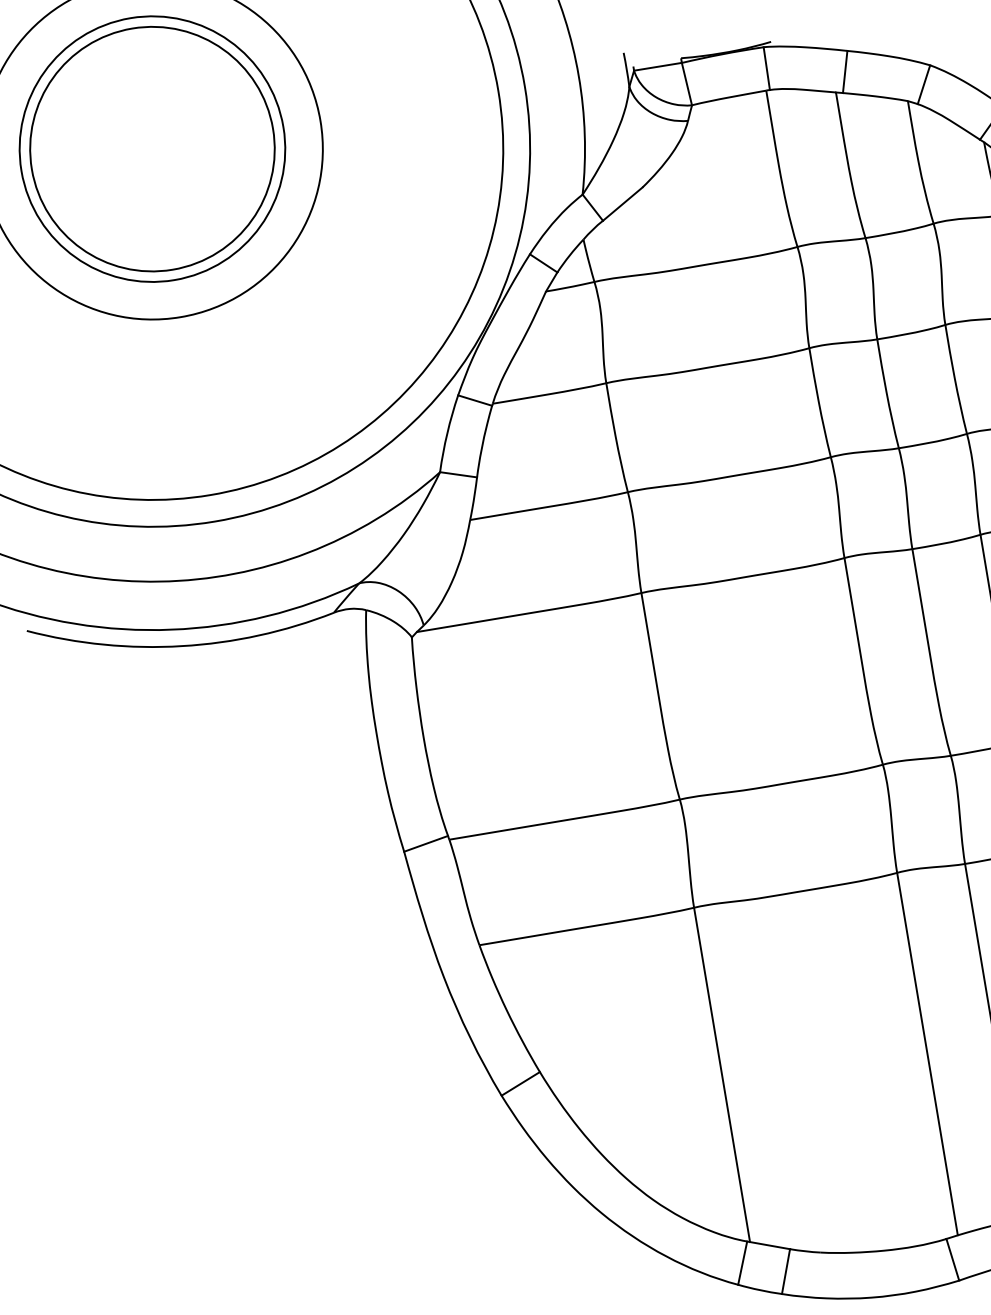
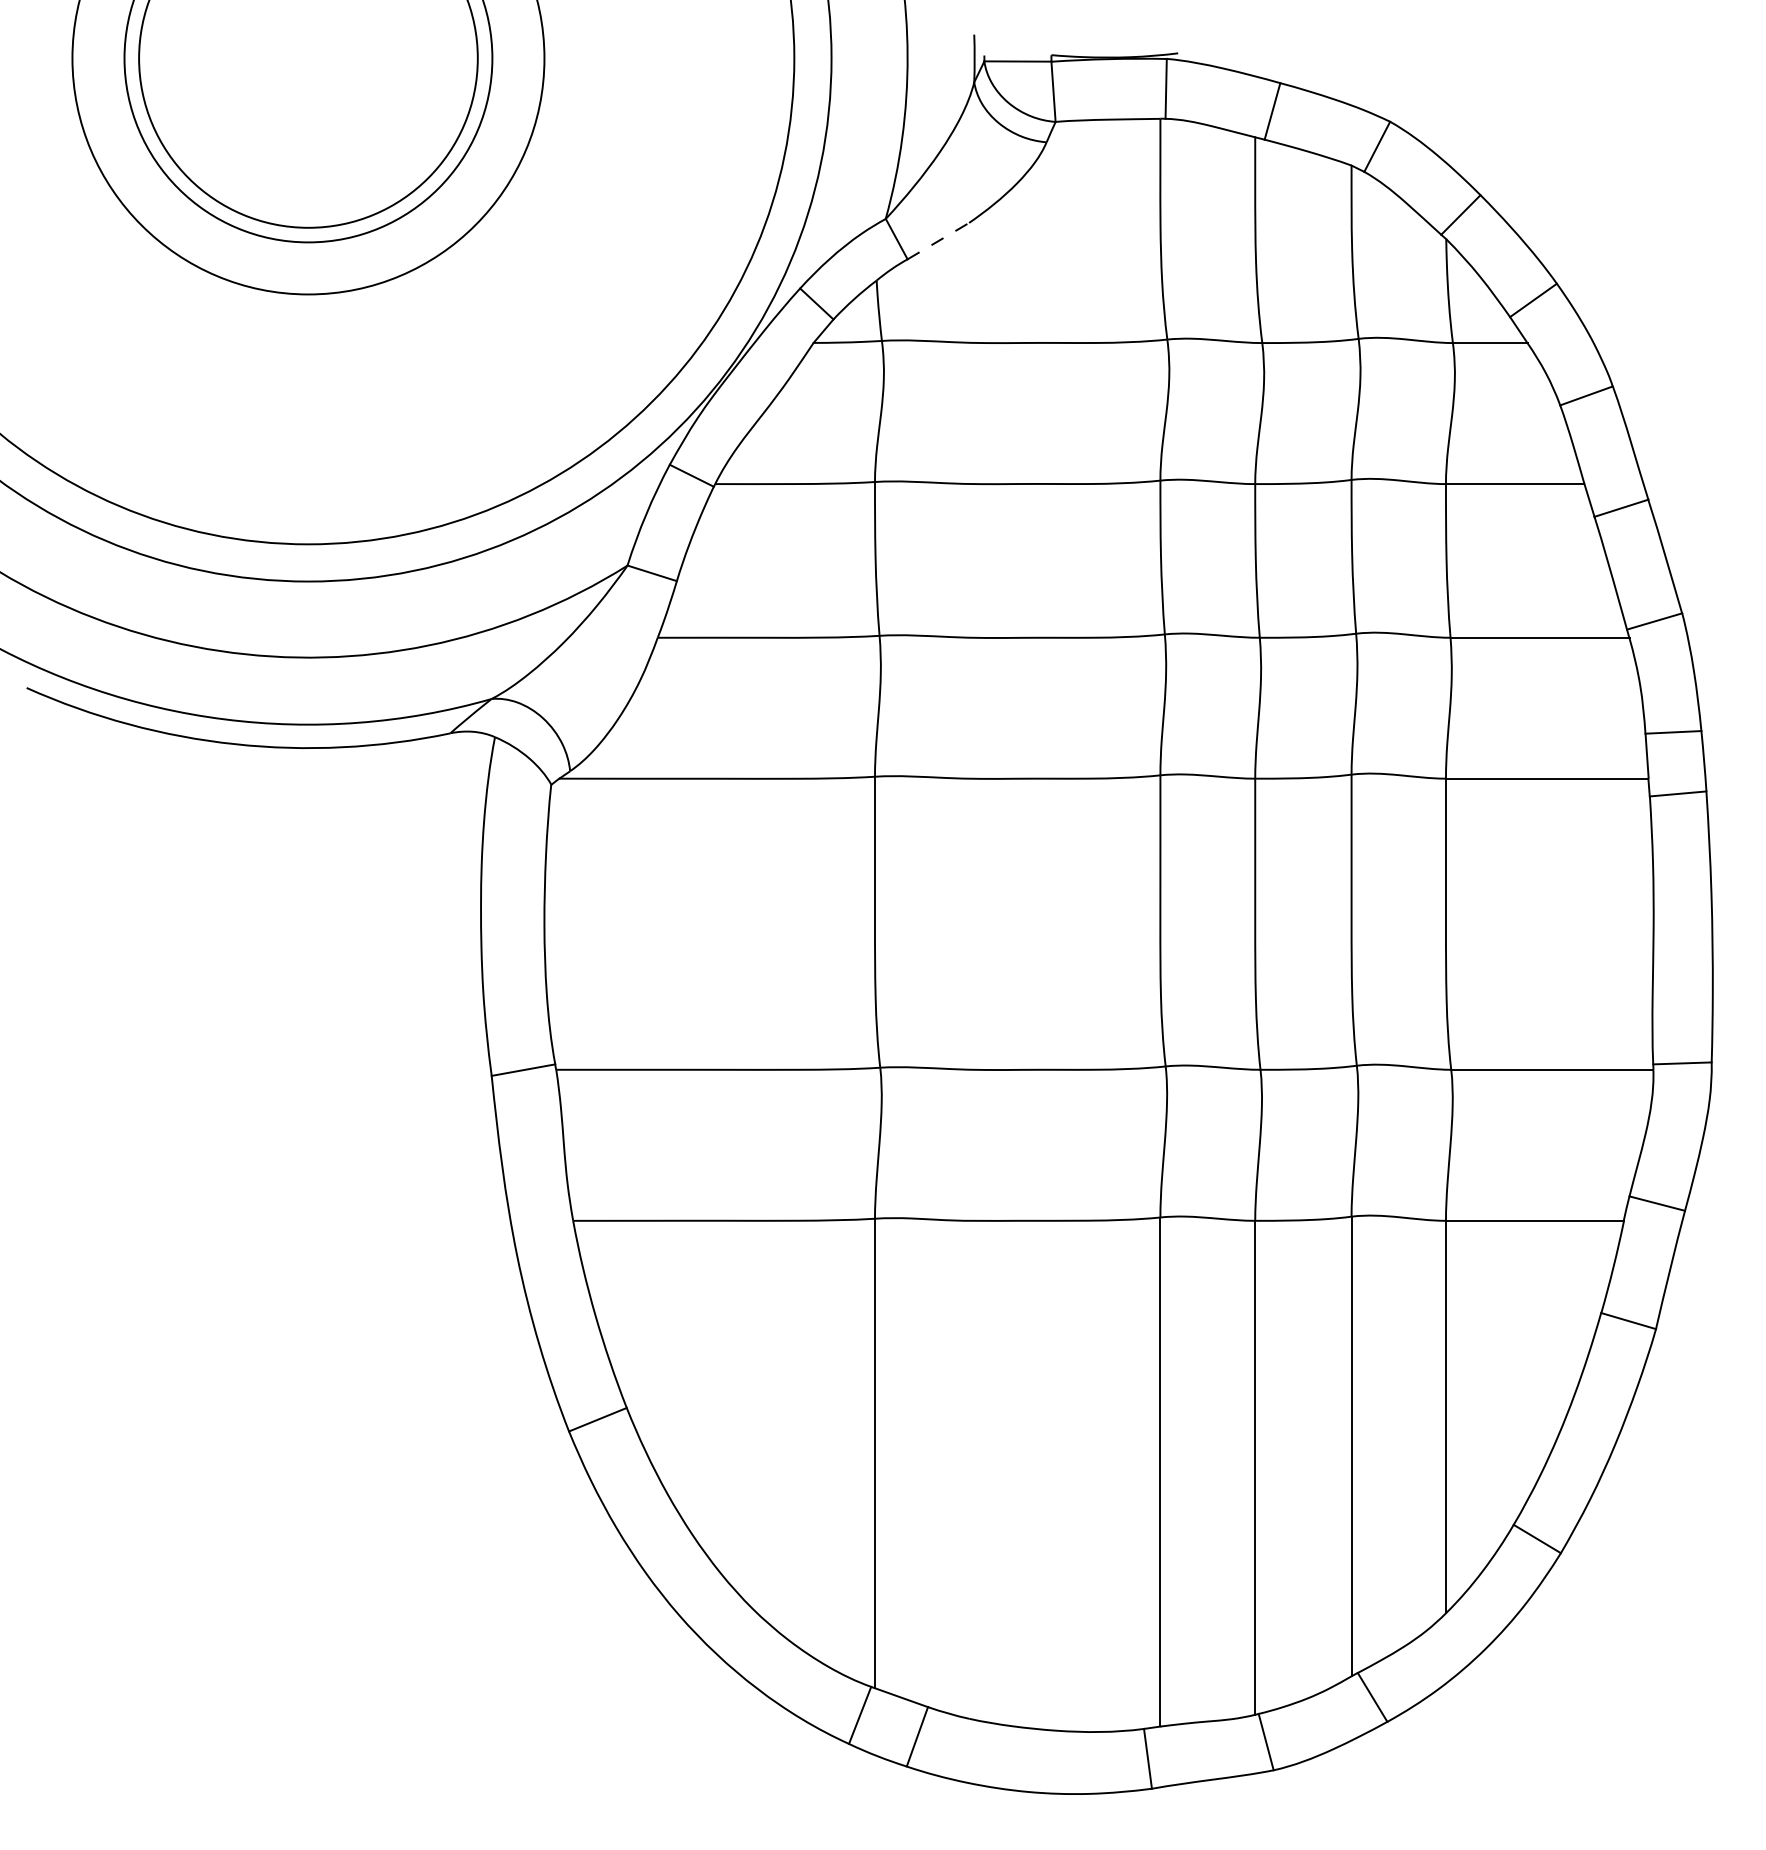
line: (622, 204) -> (938, 241), solid -> dashed

